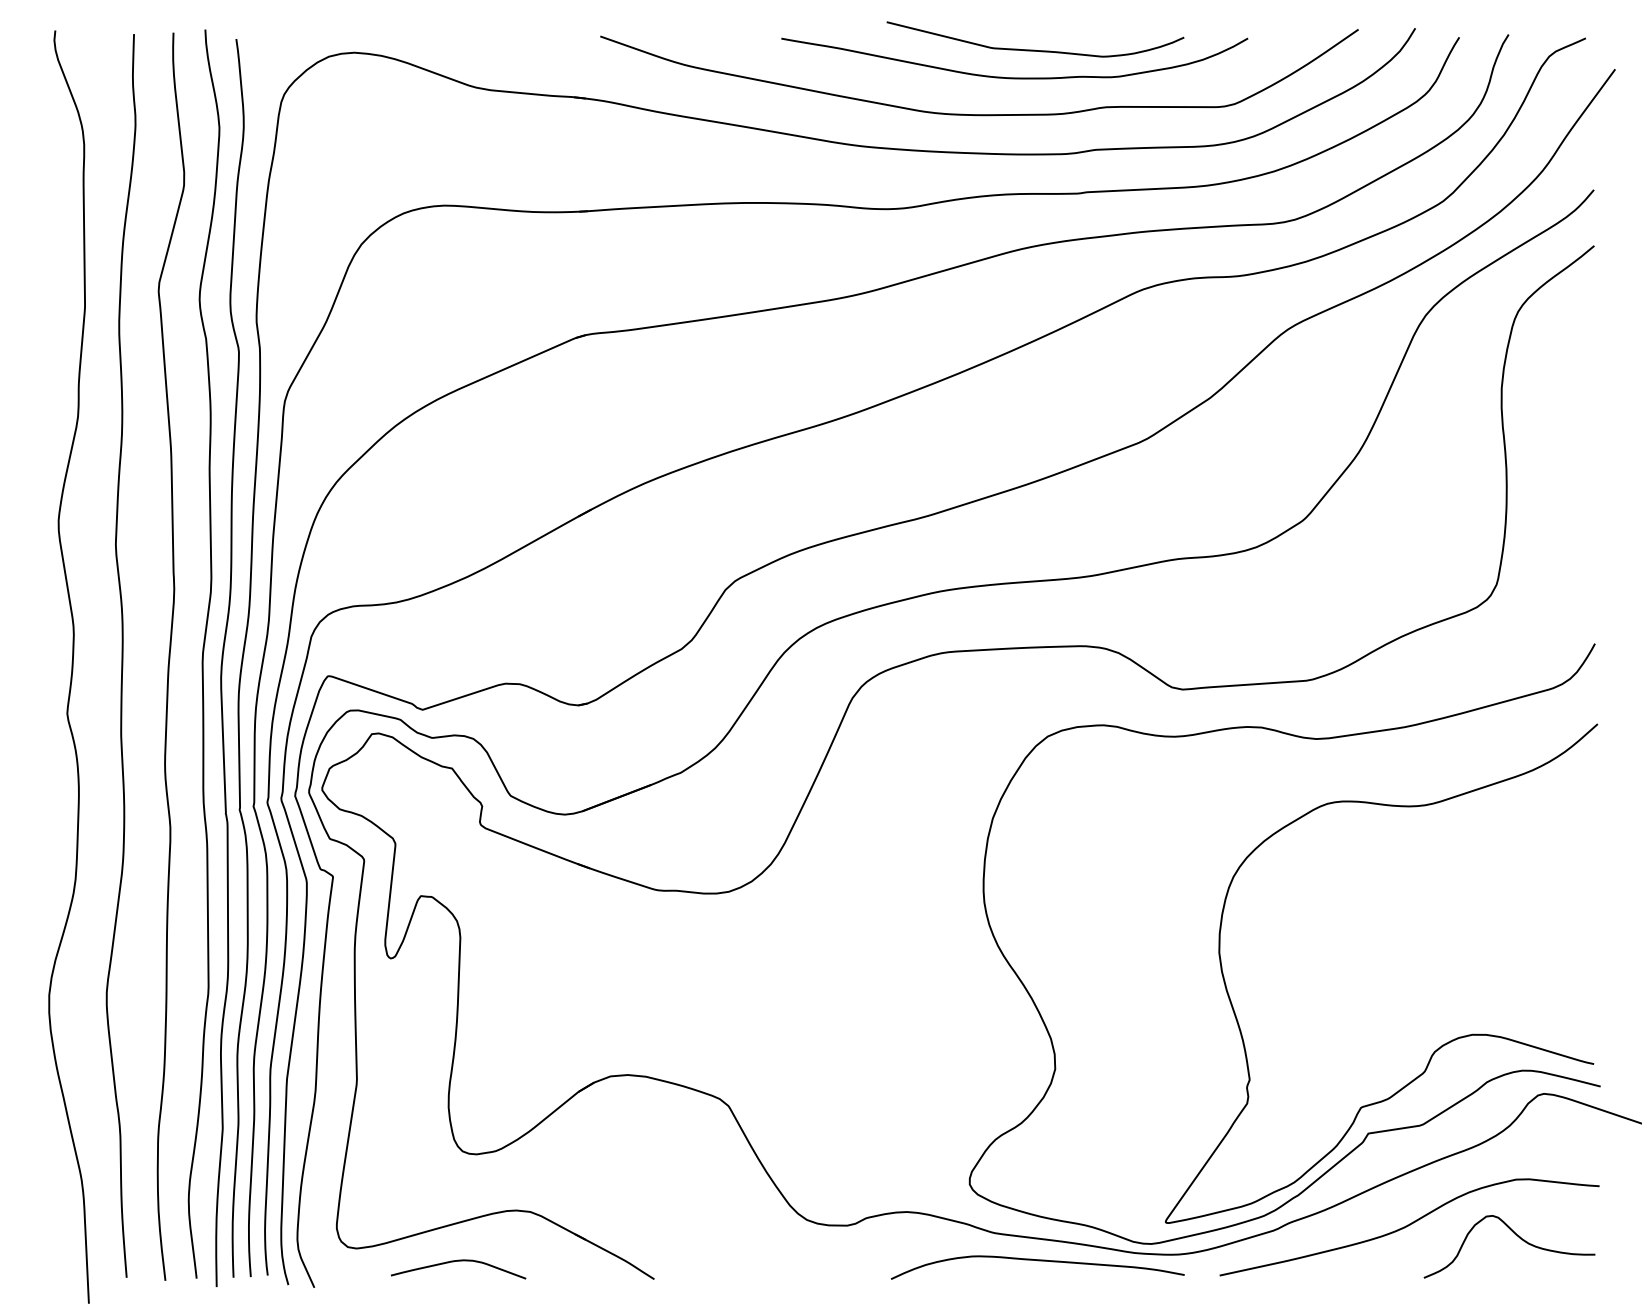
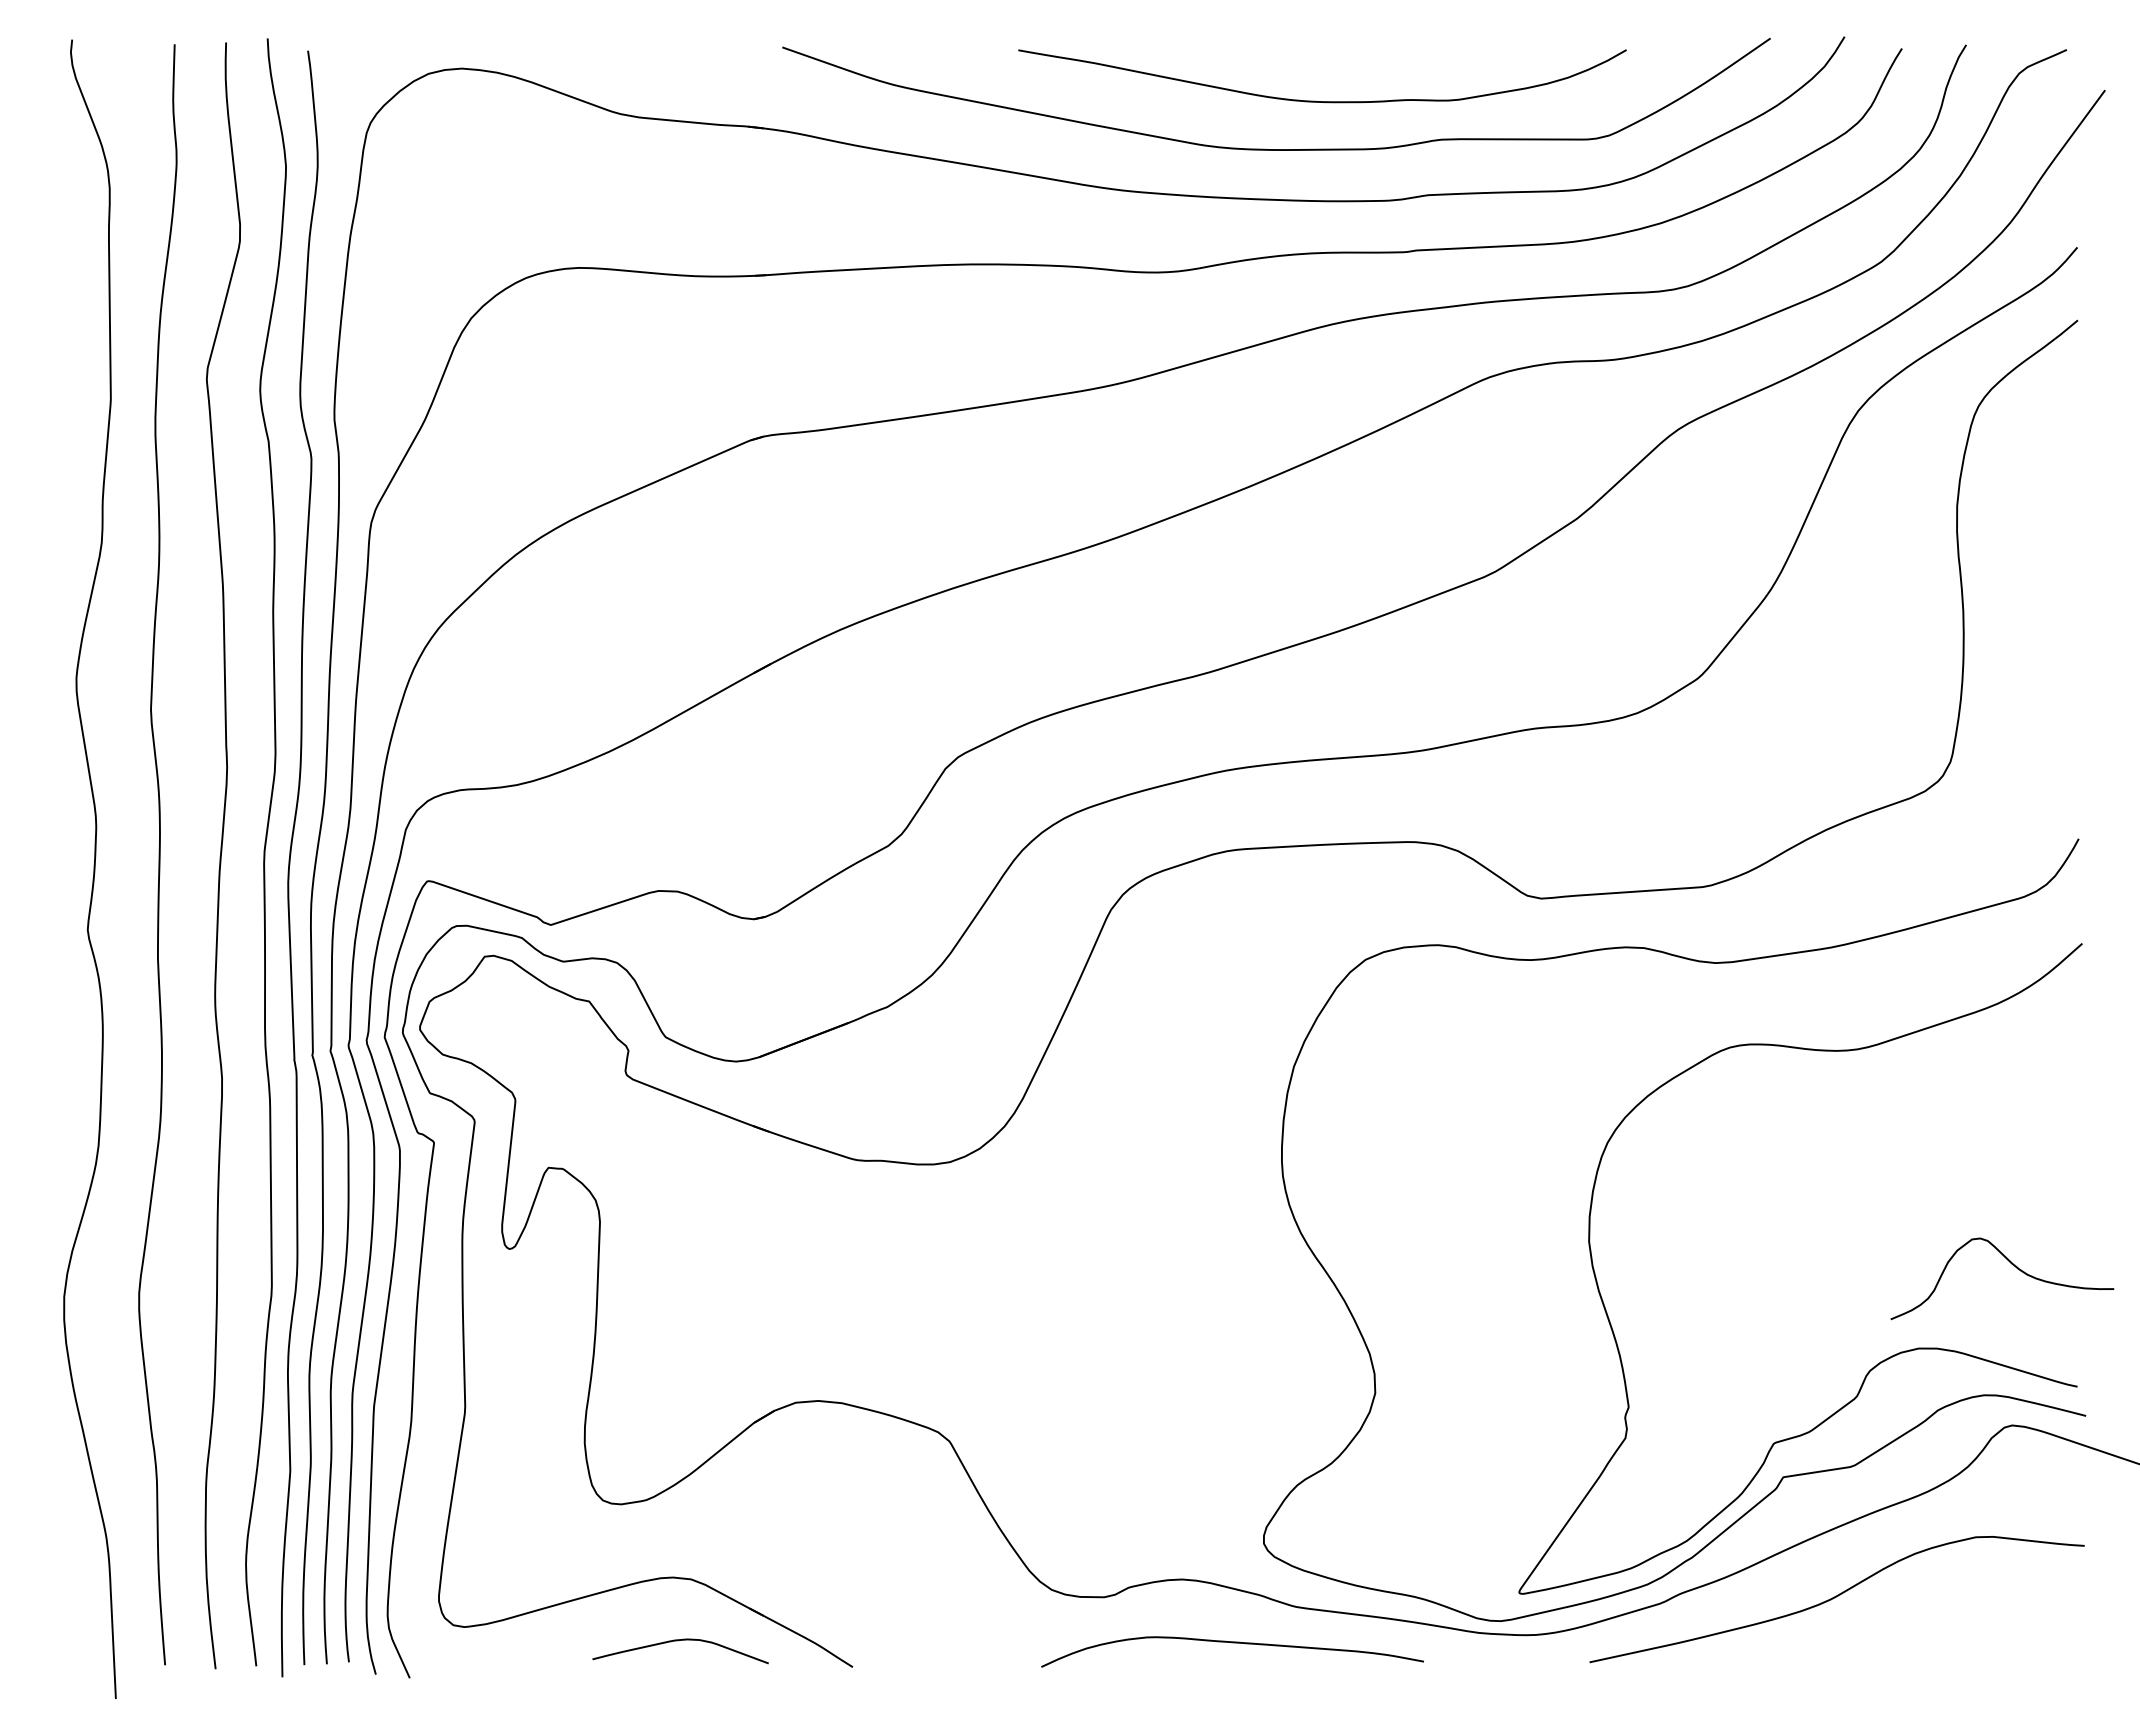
curve: (1035, 50) -> (1349, 65), removed
curve: (1517, 1236) -> (2012, 1265), moved
curve: (456, 1261) -> (678, 1641), moved
curve: (1037, 1261) -> (1232, 1643), moved

